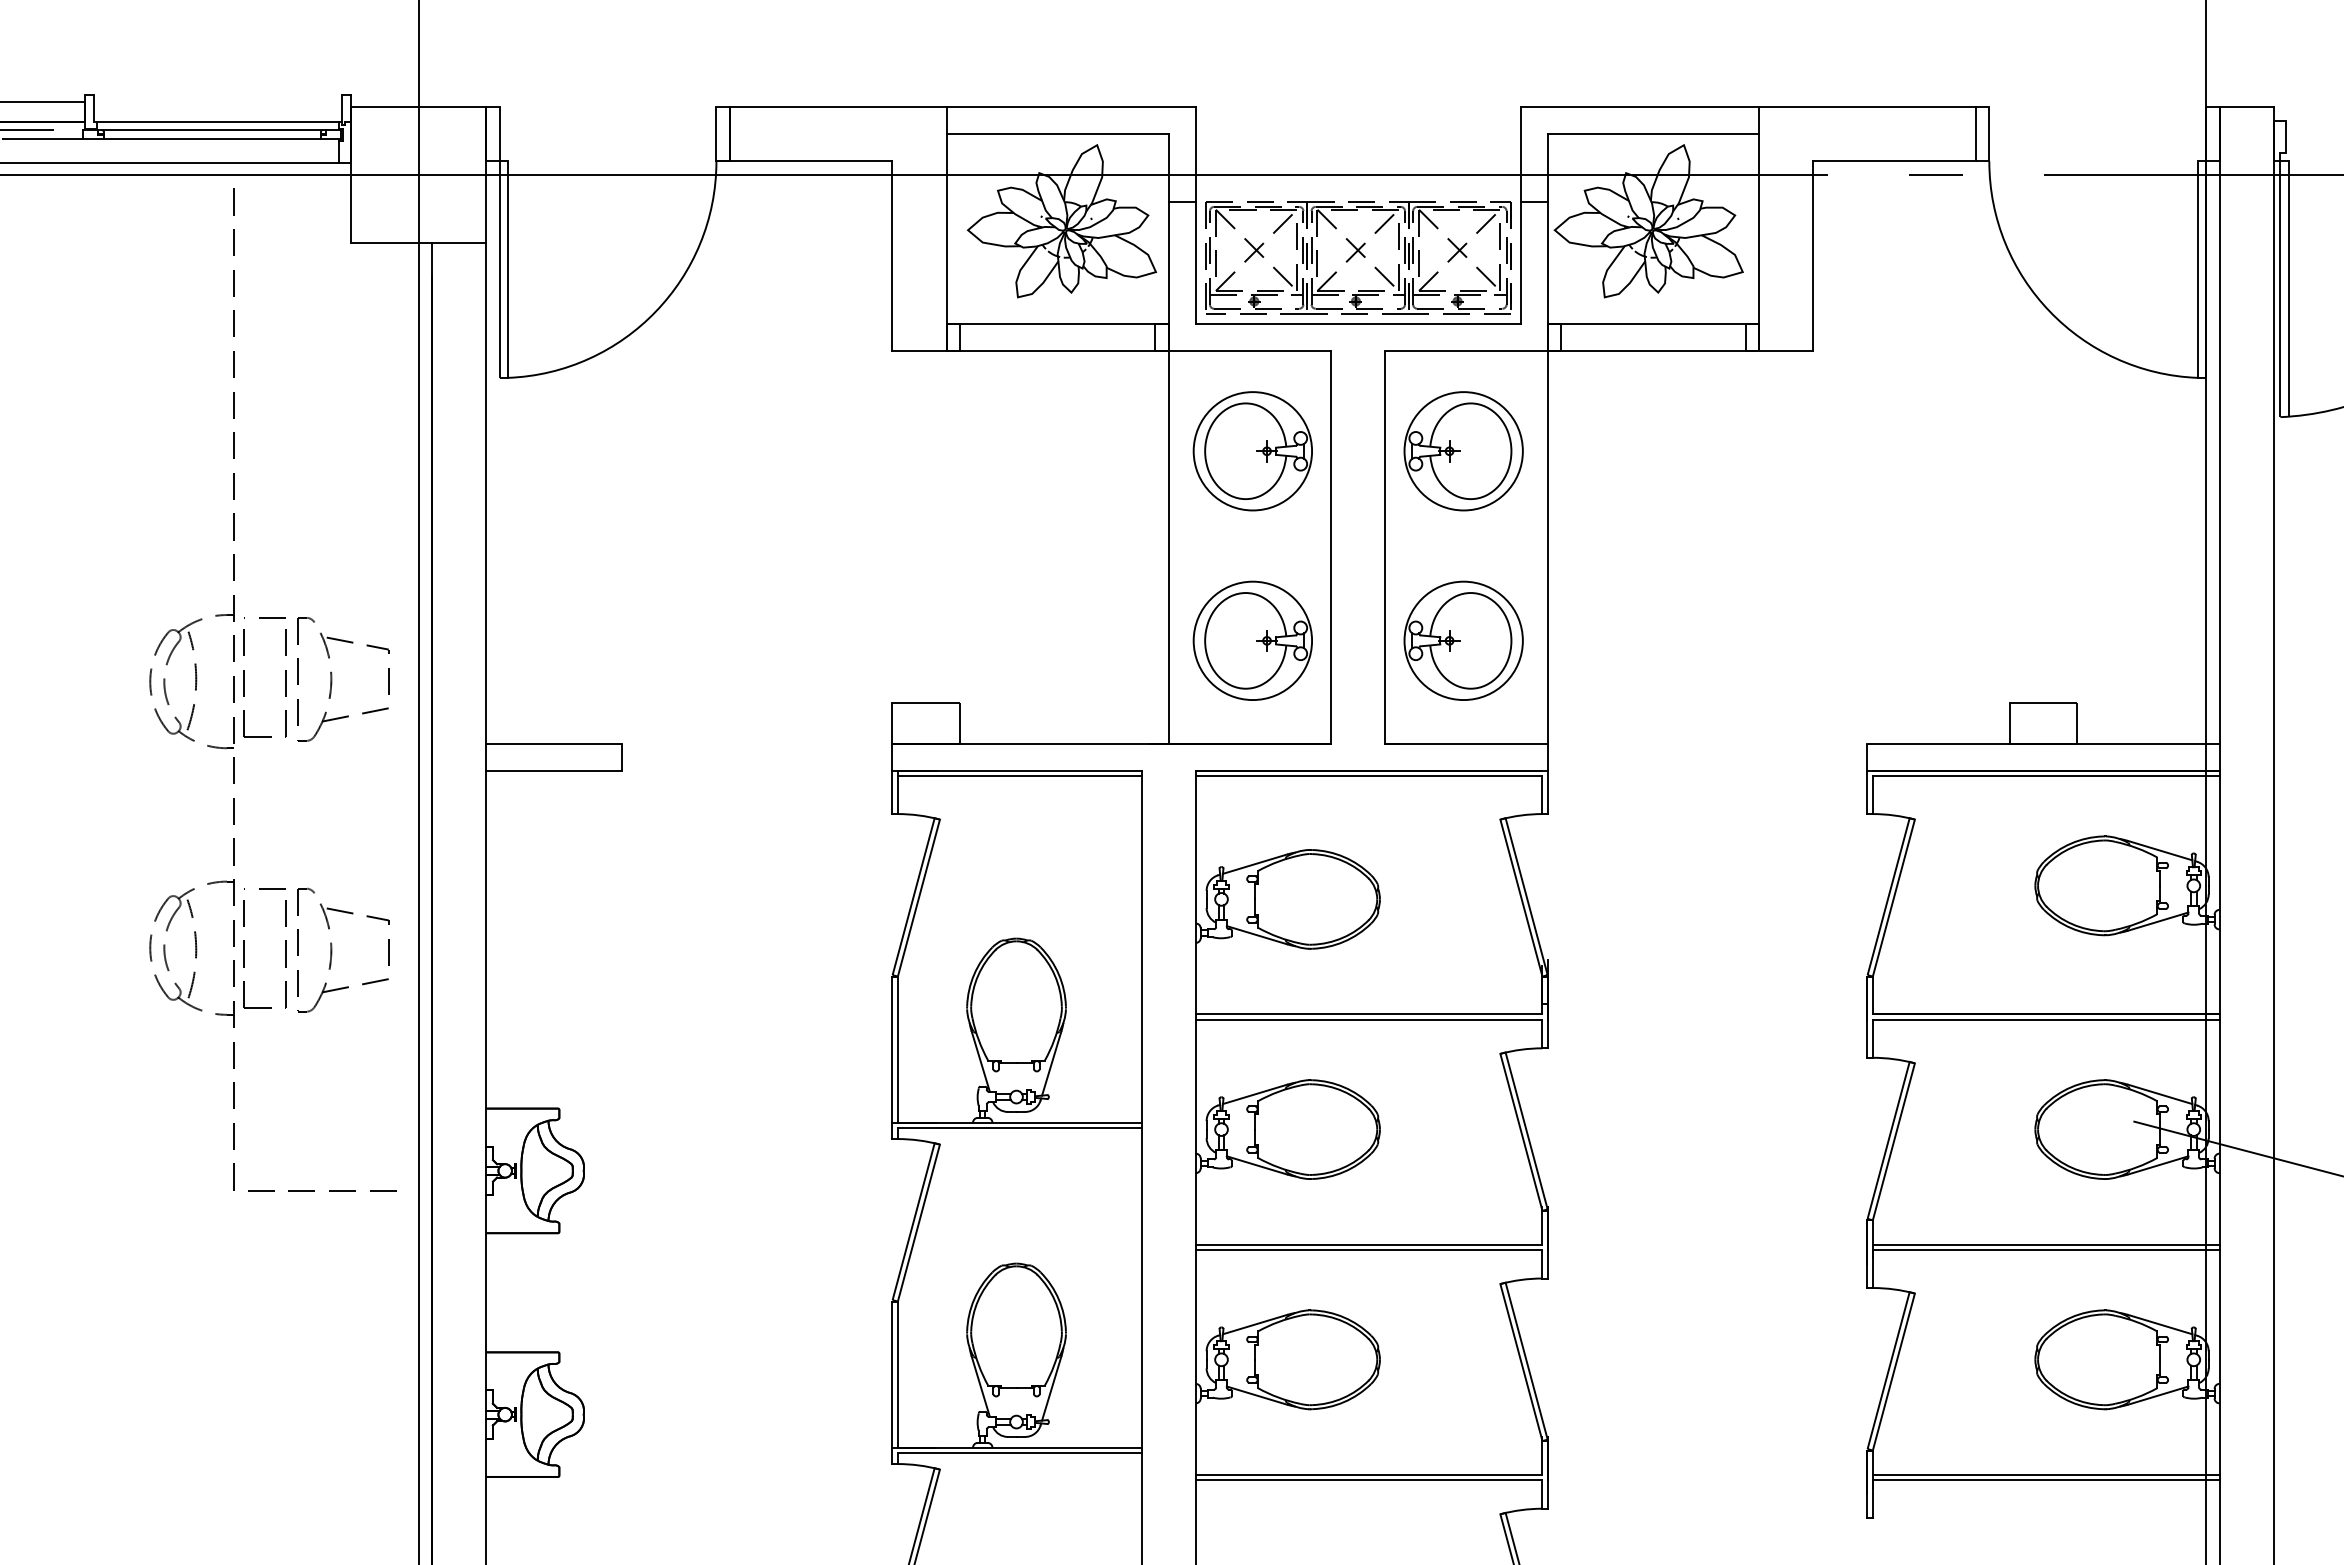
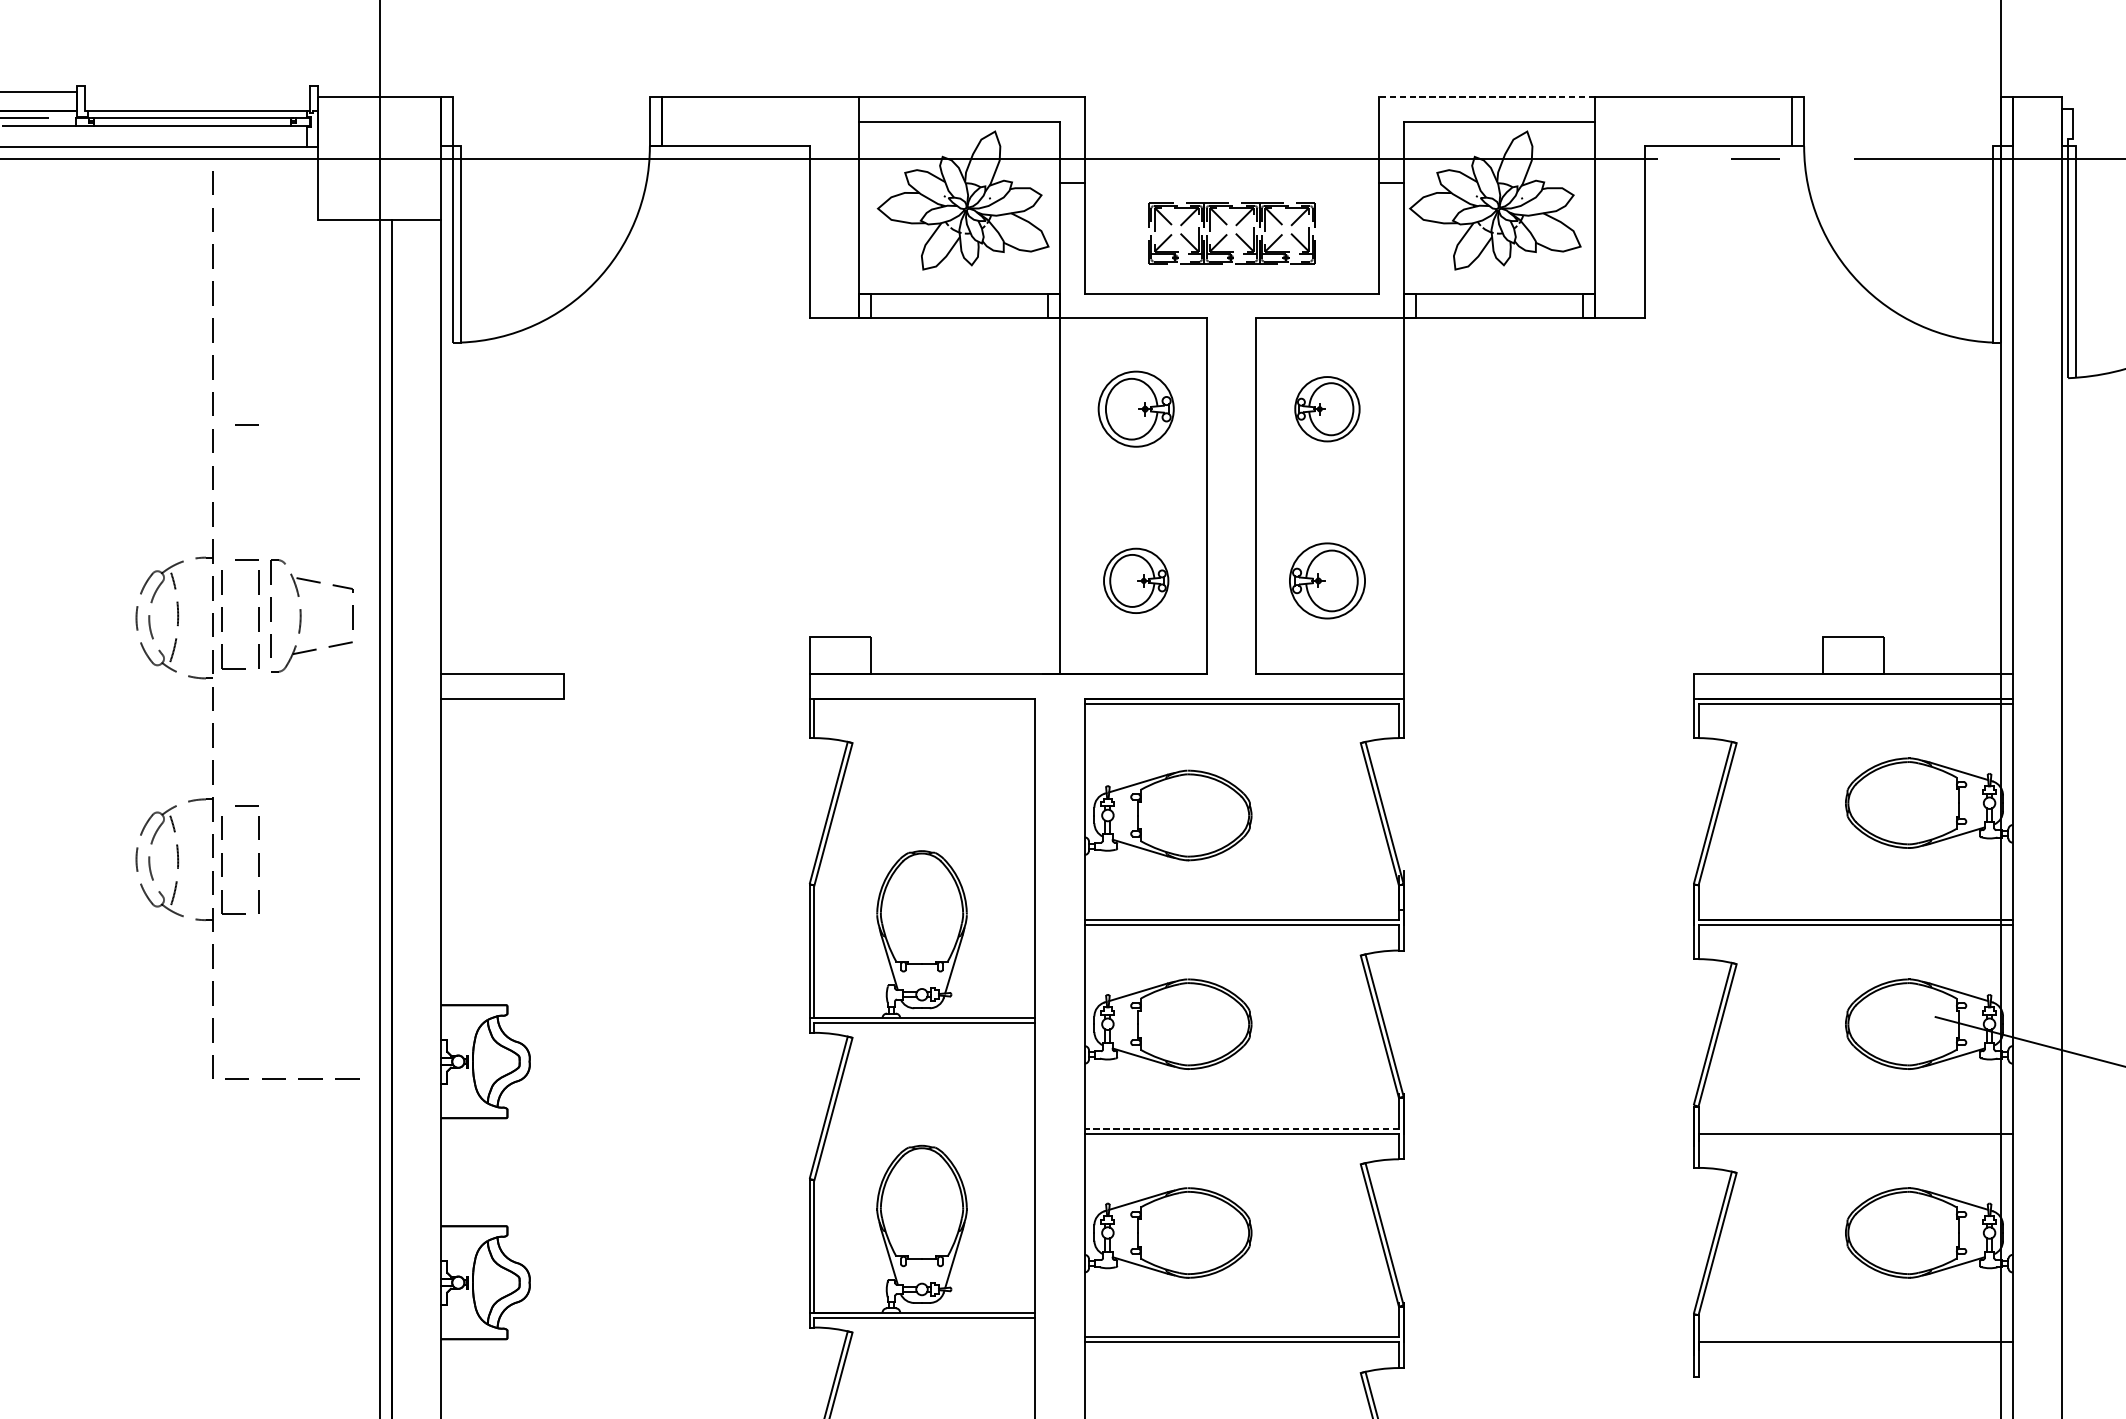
line: (1639, 107) -> (1486, 97), solid -> dashed
part: (1358, 257) -> (1232, 233), size x0.6
part: (1252, 451) -> (1135, 409), size x0.7
part: (1463, 451) -> (1327, 409), size x0.6
line: (264, 468) -> (240, 424), added
part: (1252, 640) -> (1135, 580), size x0.6
part: (1463, 640) -> (1327, 580), size x0.7
line: (1019, 776) -> (924, 704), removed
part: (332, 949) -> (301, 860), removed
line: (1368, 1244) -> (1241, 1128), solid -> dashed
line: (2045, 1244) -> (1855, 1128), removed
line: (2045, 1474) -> (1855, 1337), removed

